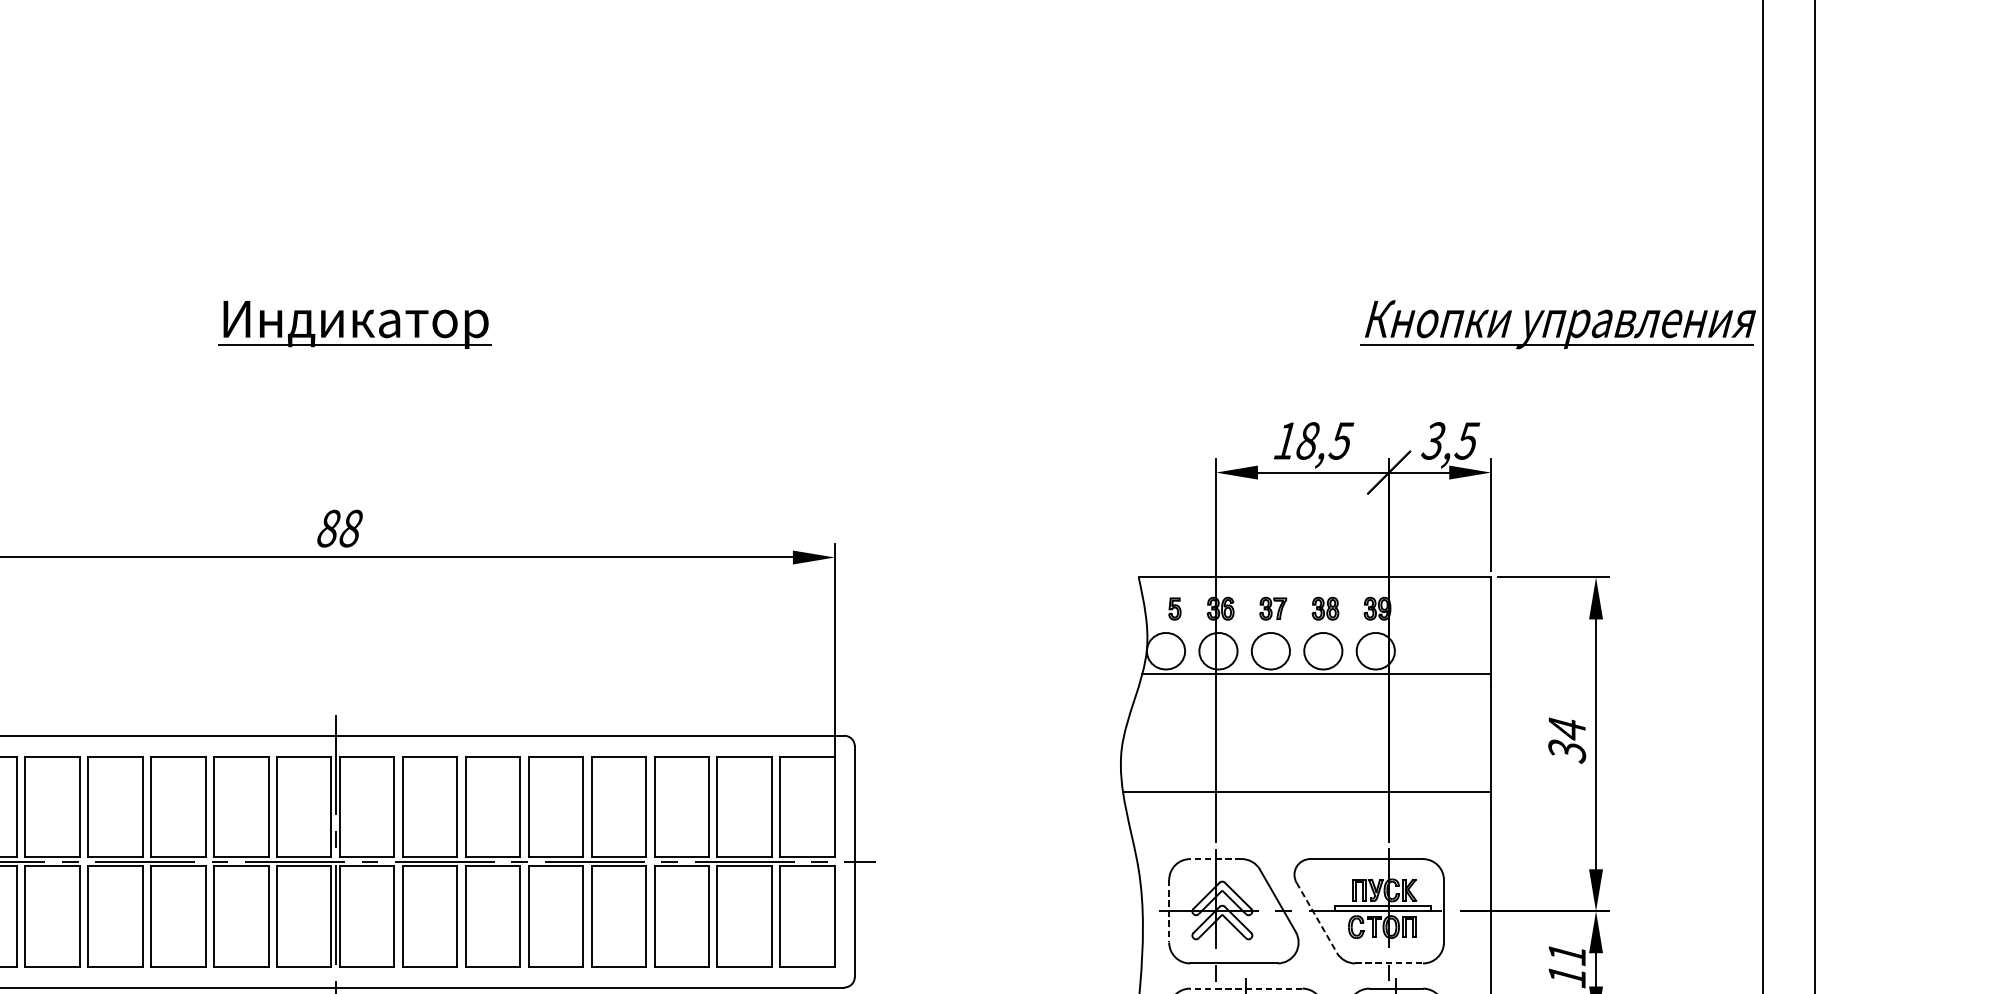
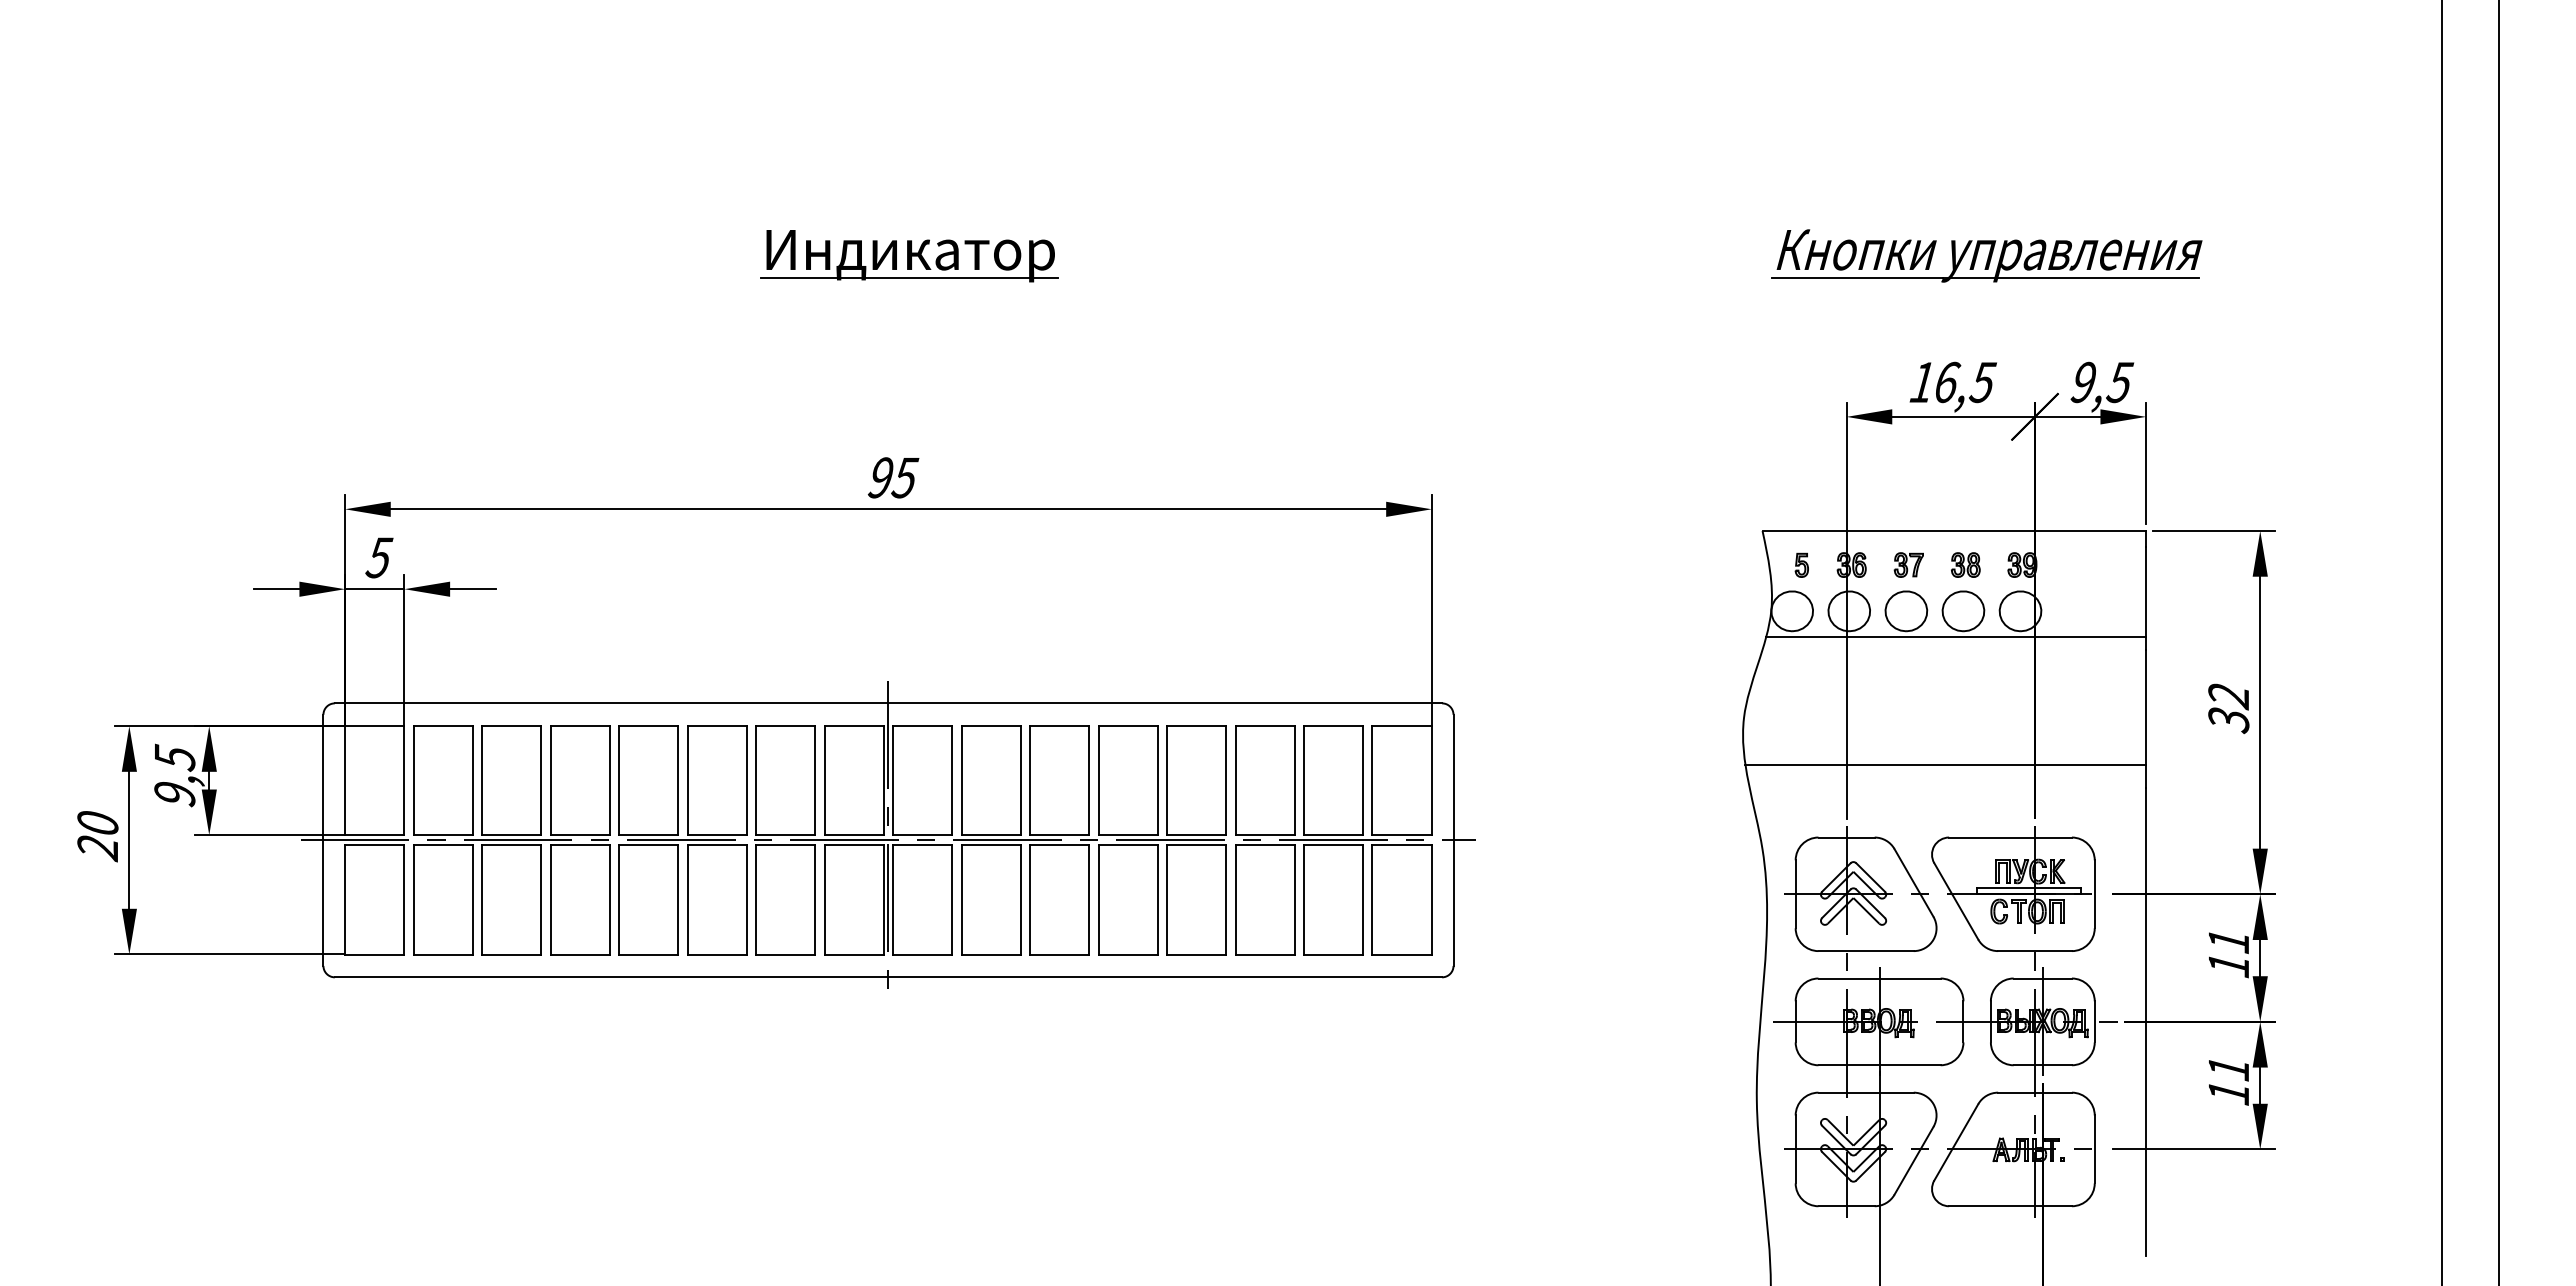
part: (1557, 324) -> (1986, 255), moved
text: (1308, 440) -> (1947, 382), 18,5 -> 16,5
text: (1432, 440) -> (2082, 382), 3,5 -> 9,5
text: (340, 528) -> (893, 477), 88 -> 95
text: (1566, 729) -> (2228, 696), 34 -> 32
line: (1215, 859) -> (1846, 837), dashed -> solid
line: (1169, 911) -> (1795, 894), dashed -> solid
line: (1316, 917) -> (1956, 901), dashed -> solid
line: (1389, 963) -> (2035, 951), dashed -> solid
line: (1246, 988) -> (1879, 978), dashed -> solid

